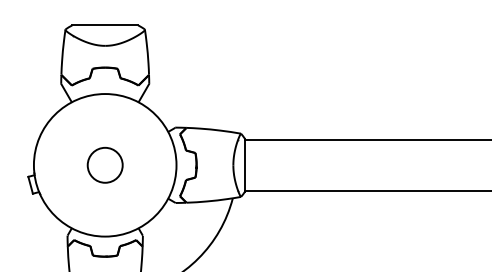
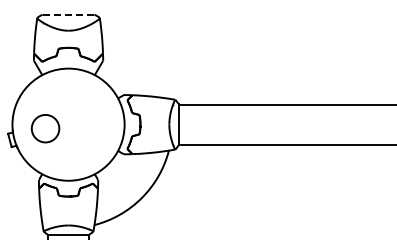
line: (105, 25) -> (68, 14), solid -> dashed
circle: (105, 165) -> (45, 128), moved

